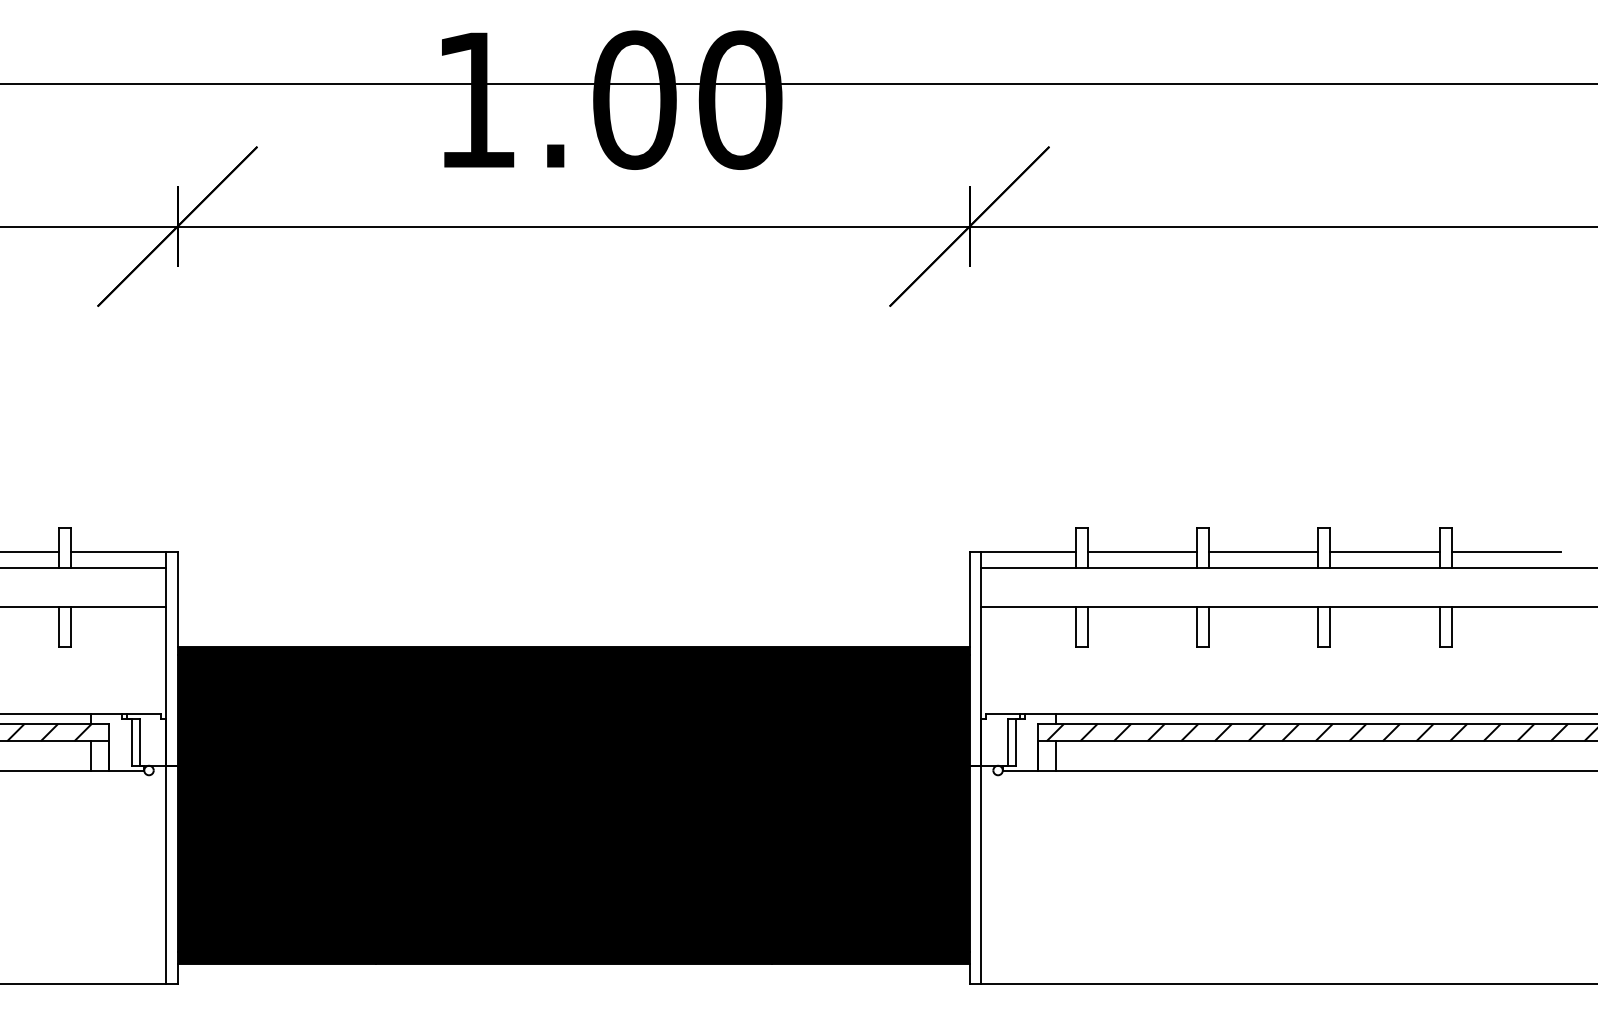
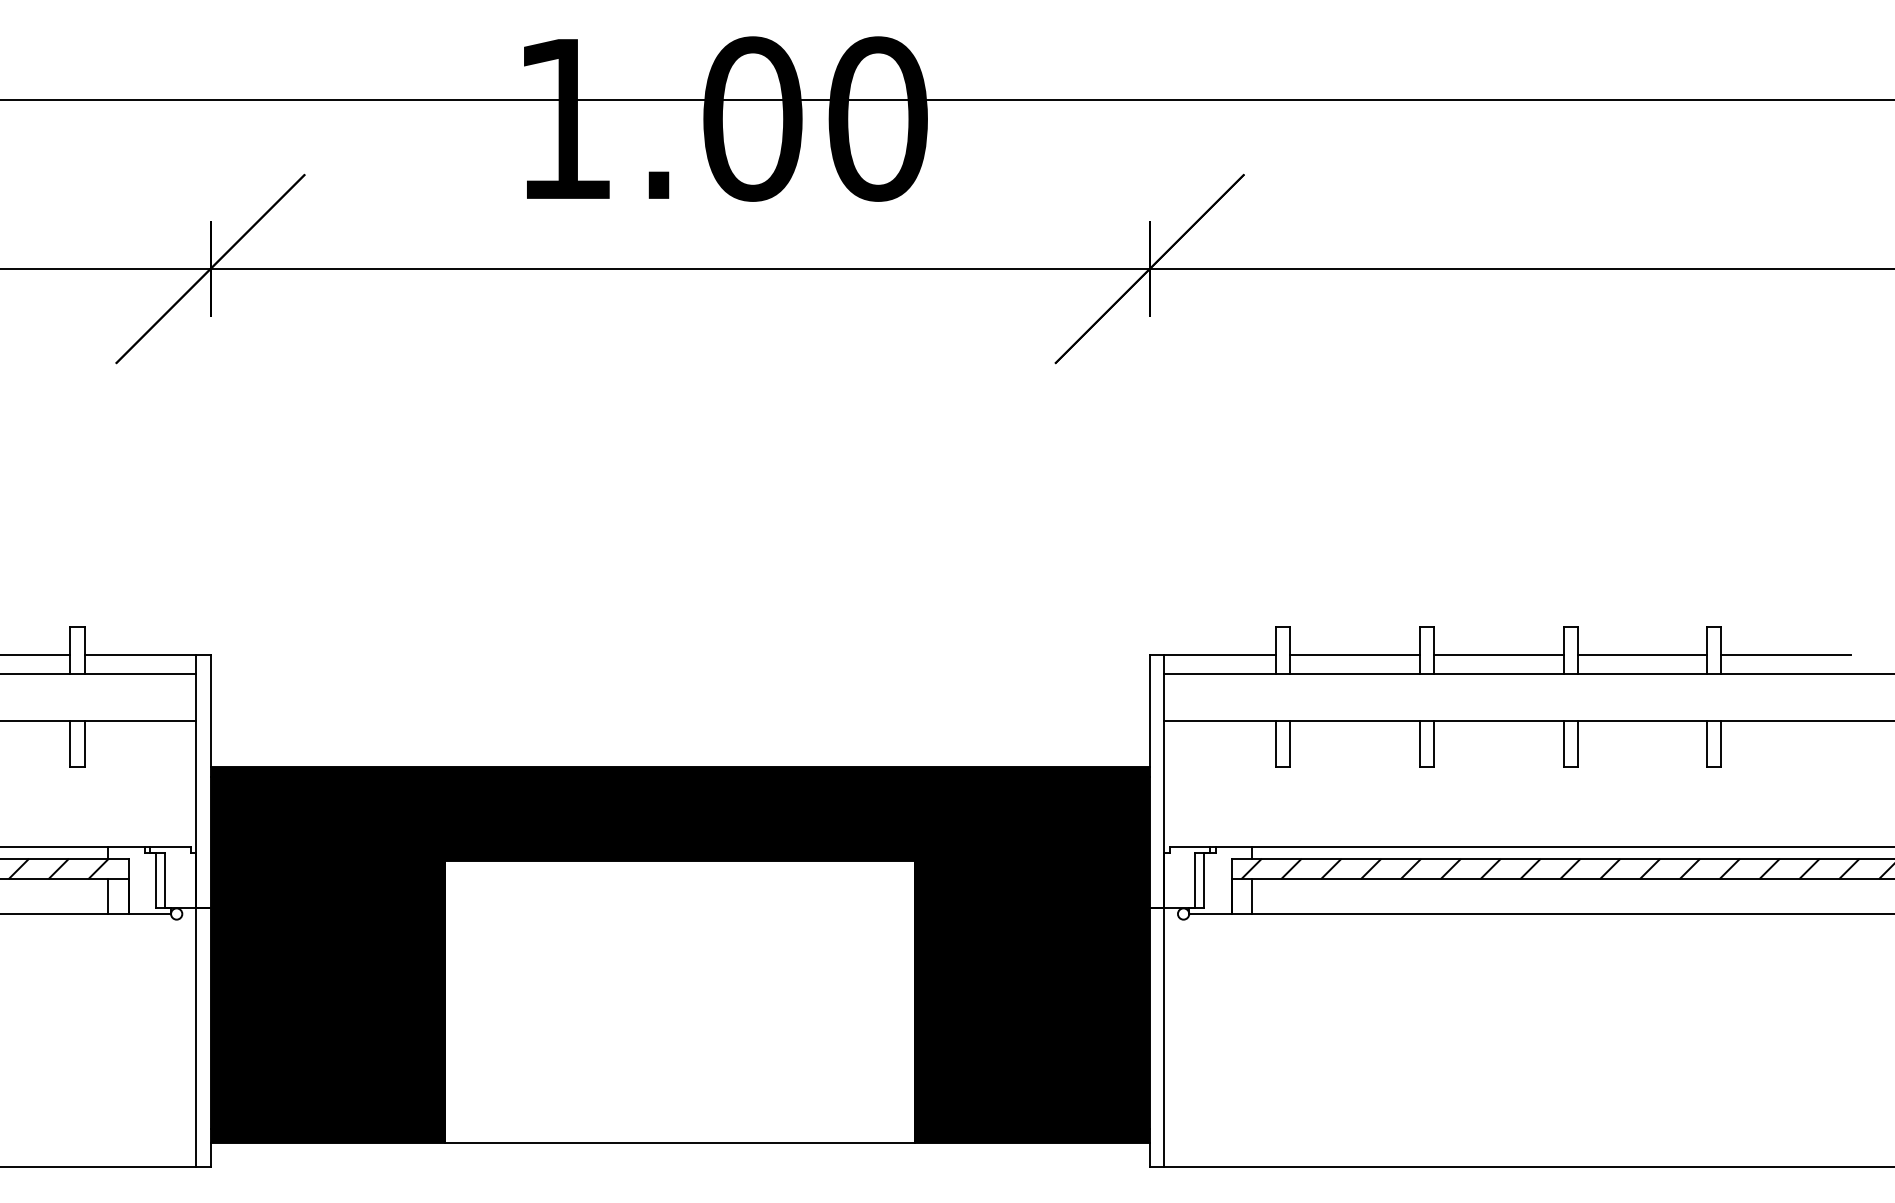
fill: (573, 844) -> (680, 1001), removed

